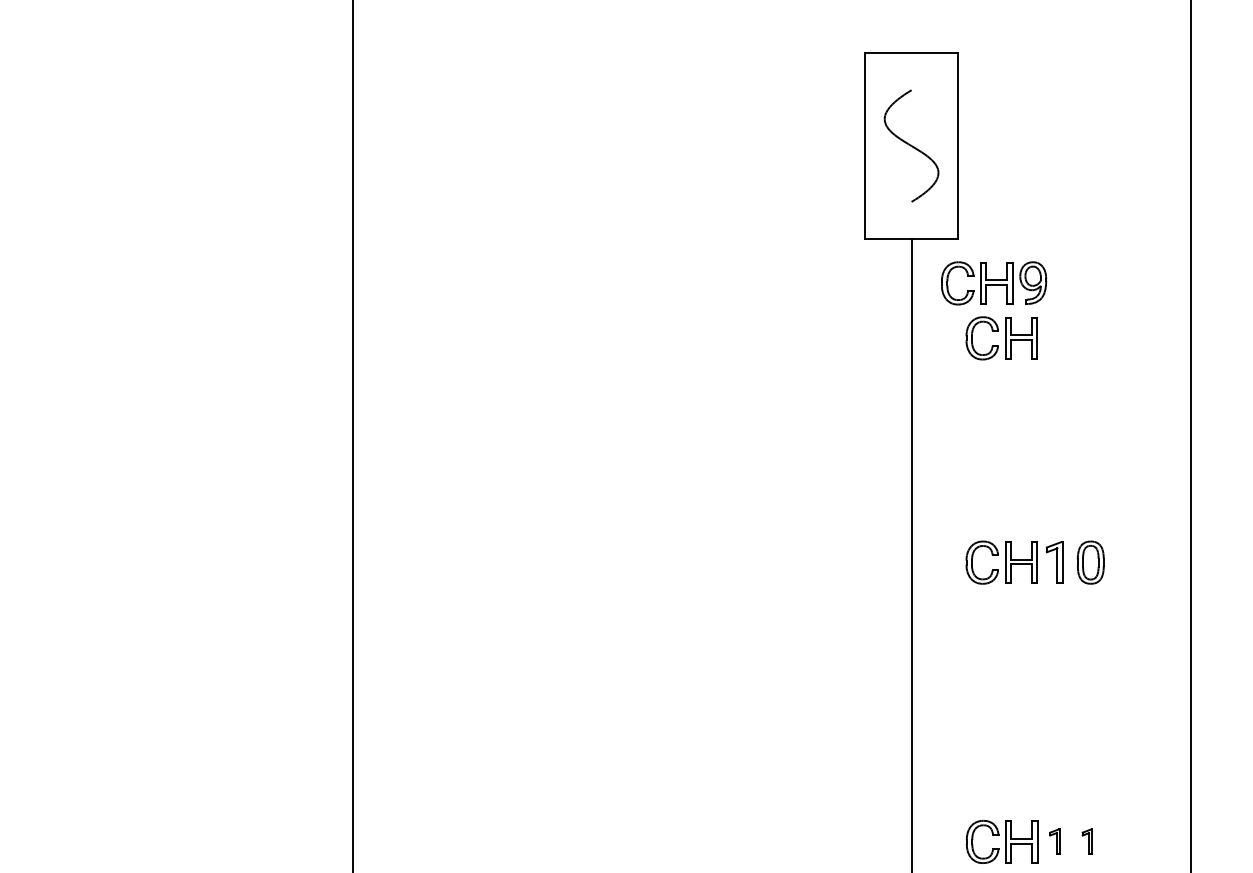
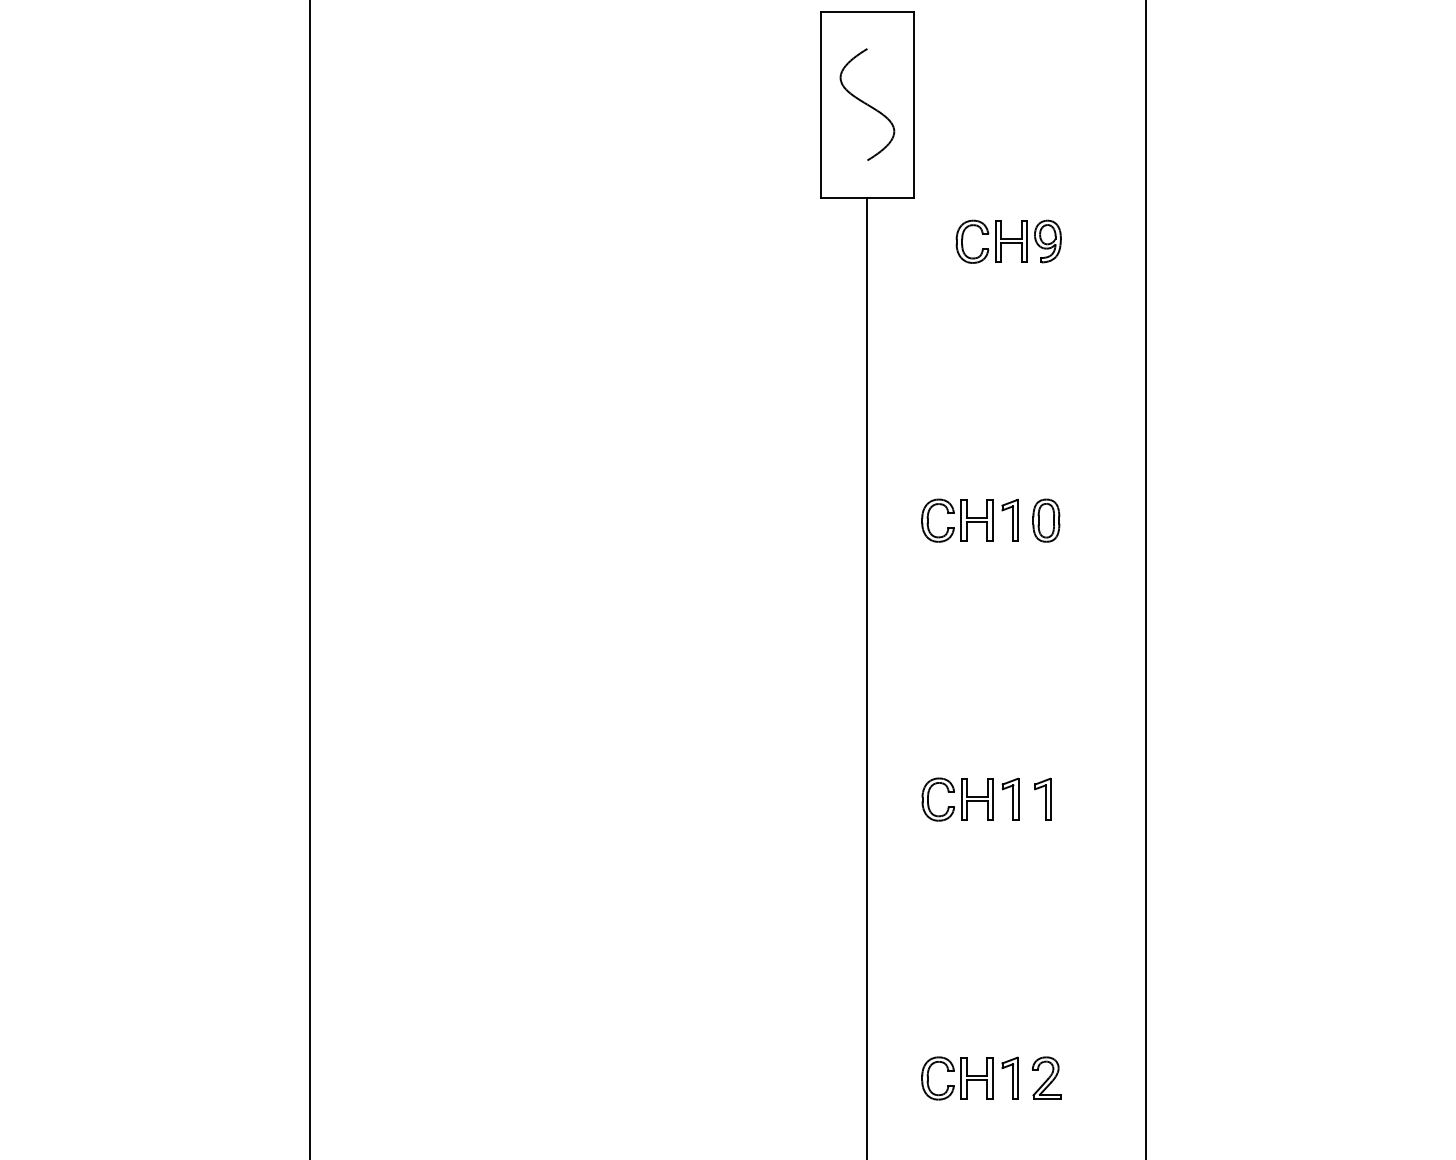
part: (993, 283) -> (1008, 241), moved
part: (1001, 338) -> (957, 296), removed
part: (1054, 840) -> (1010, 798), size x1.67
part: (1086, 840) -> (1042, 798), size x1.67

